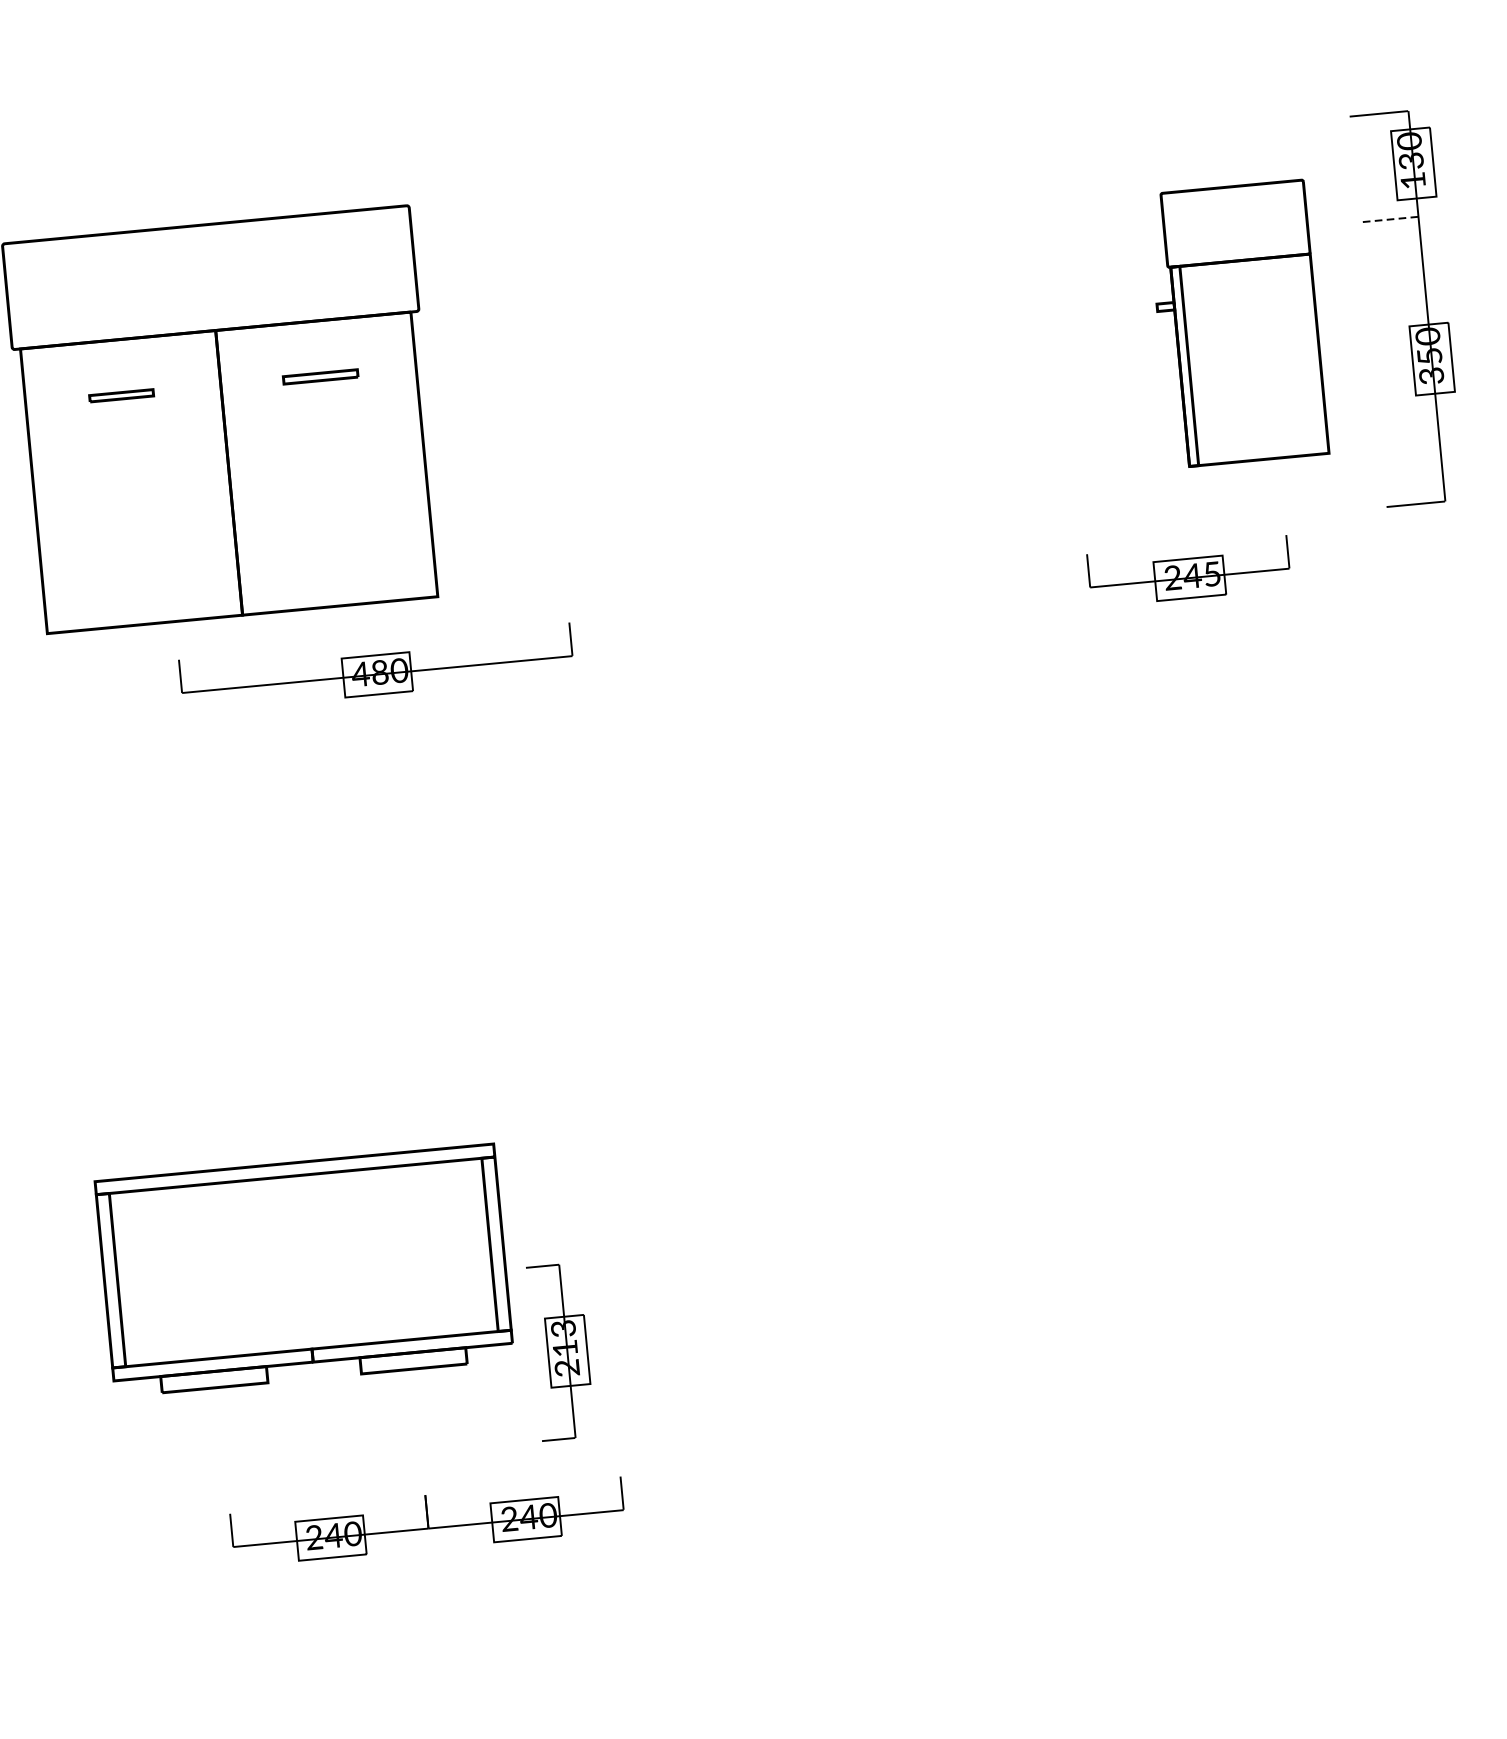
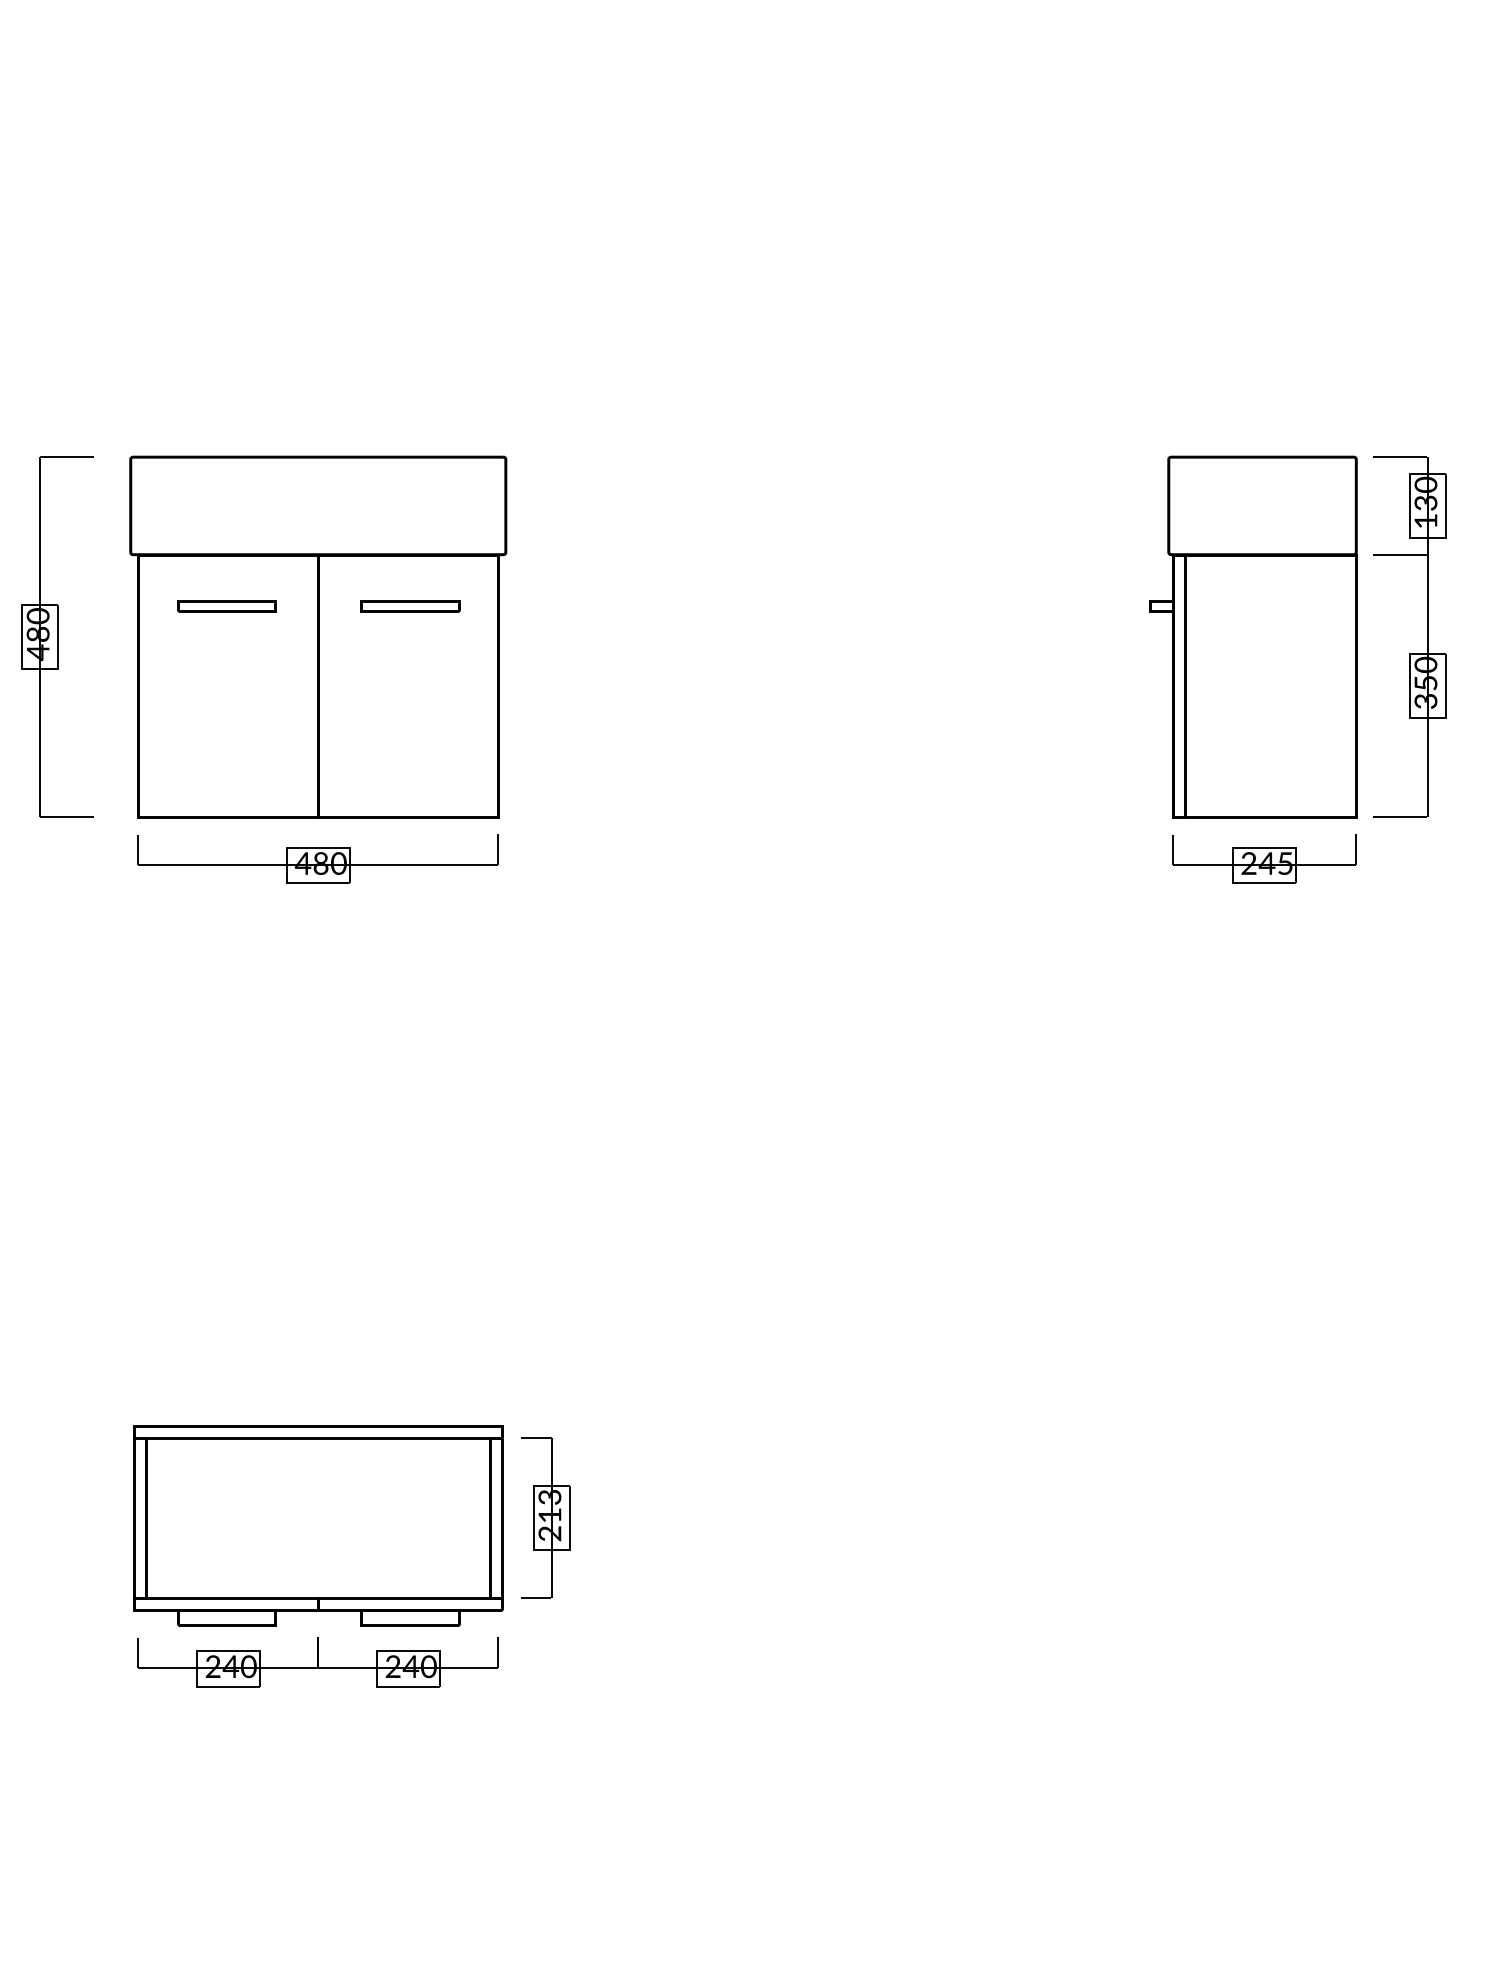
line: (1388, 219) -> (1400, 554), dashed -> solid
part: (1238, 323) -> (1253, 636), size x1.43
part: (320, 377) -> (410, 606), size x1.43
part: (121, 396) -> (226, 606), size x1.67
part: (1189, 570) -> (1264, 858), moved
part: (375, 667) -> (317, 858), moved
part: (304, 1270) -> (318, 1525), moved
part: (427, 1522) -> (317, 1662), moved

